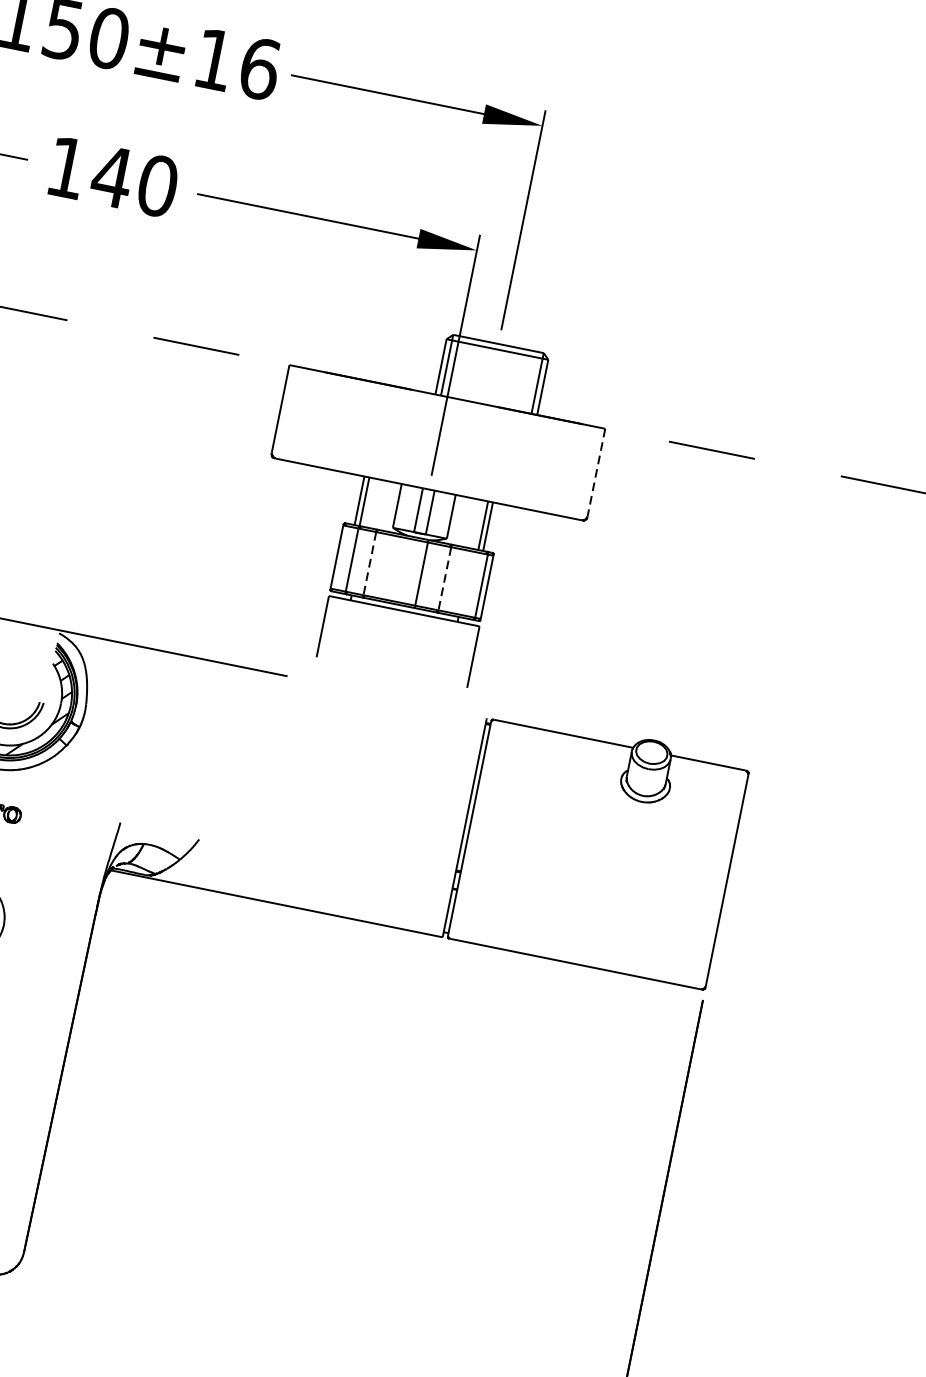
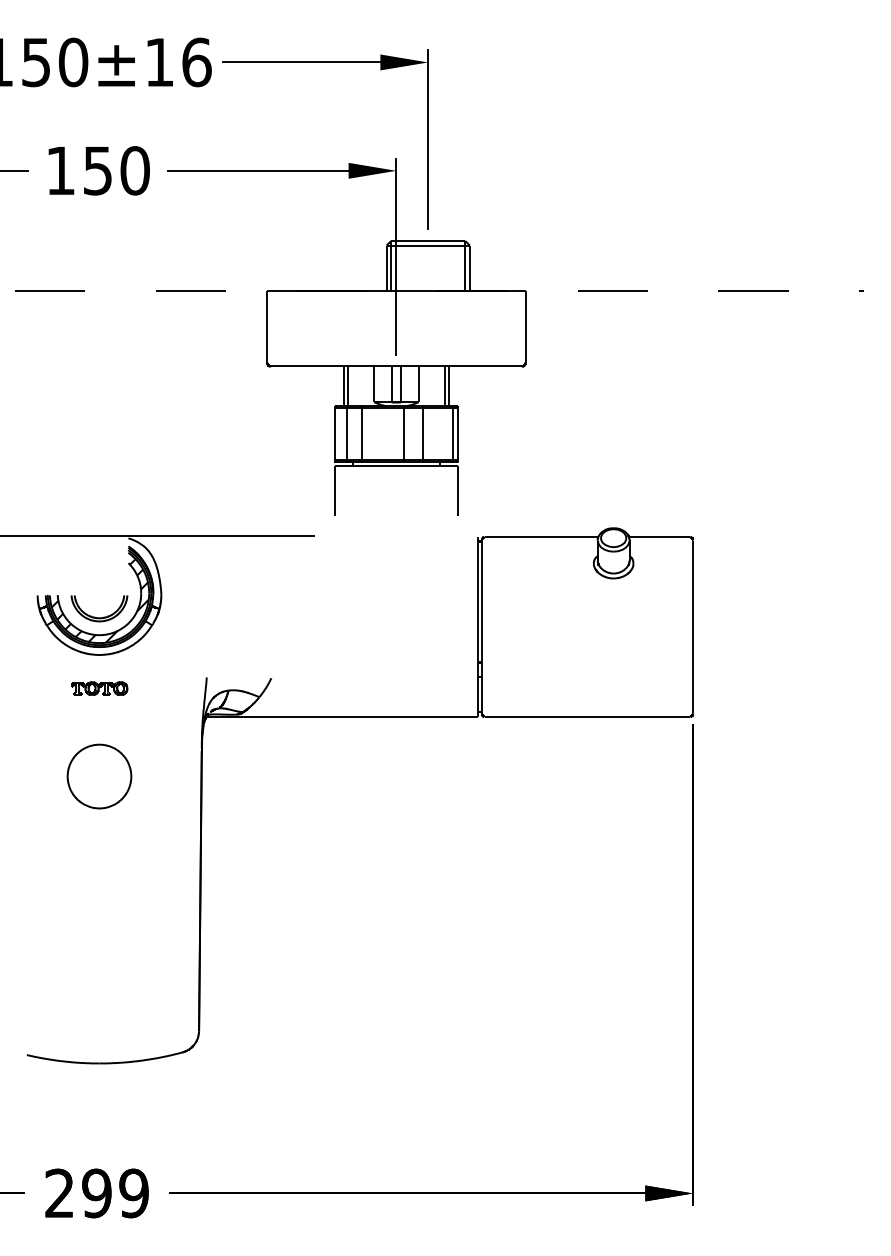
text: (111, 177) -> (97, 171), 140 -> 150
line: (596, 472) -> (525, 326), dashed -> solid
line: (369, 563) -> (361, 434), dashed -> solid
line: (445, 579) -> (423, 434), dashed -> solid

